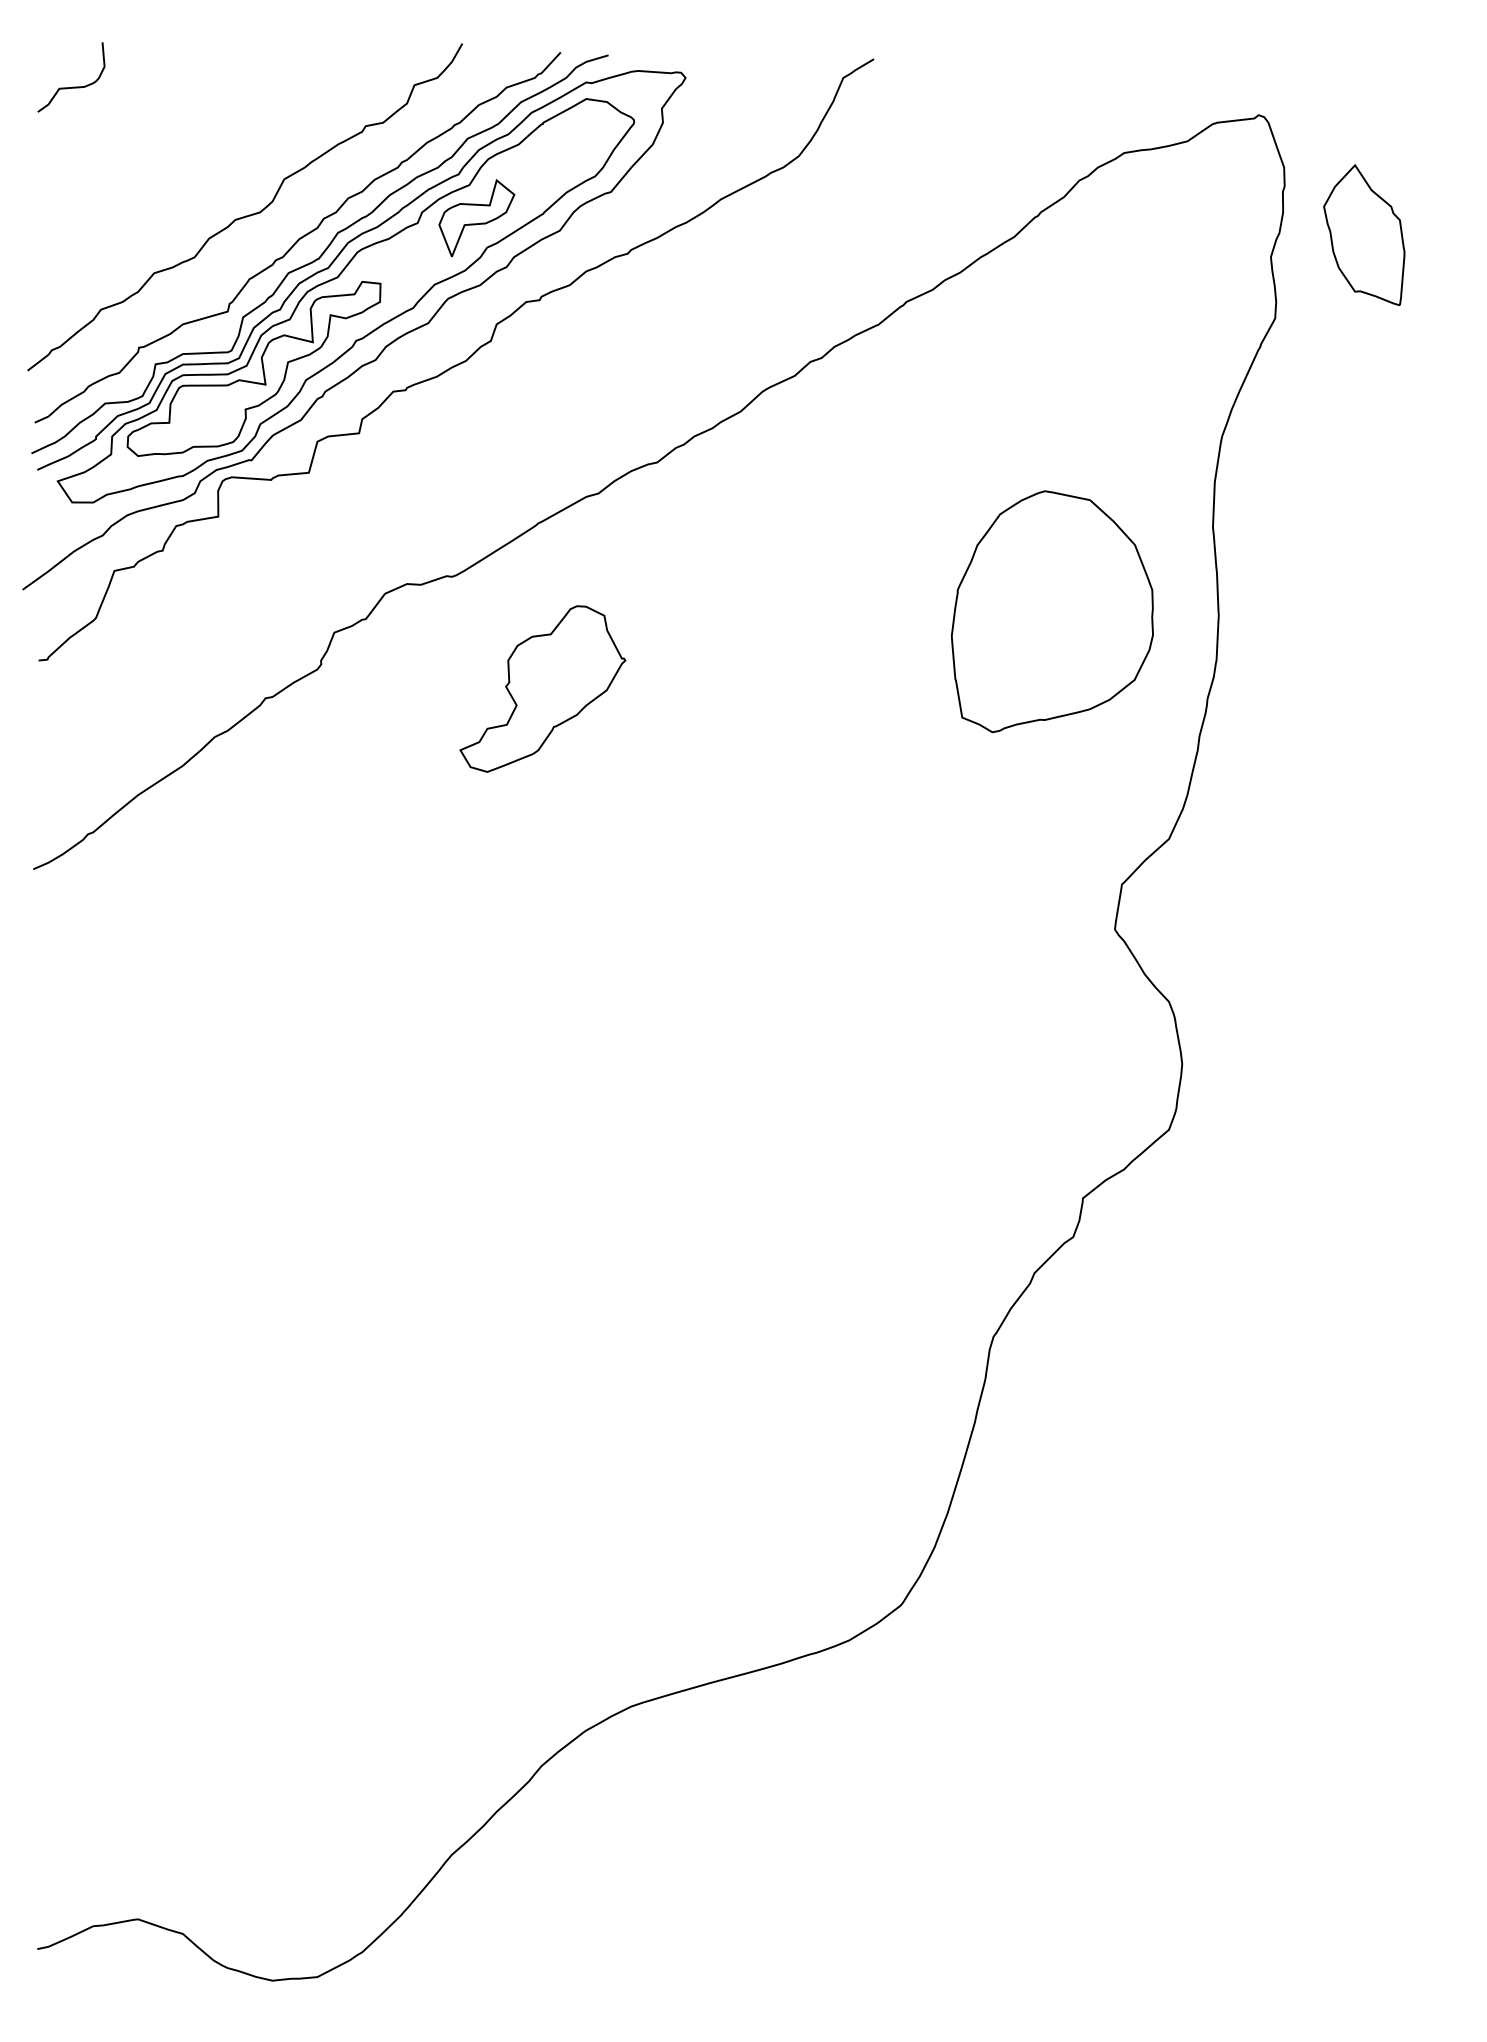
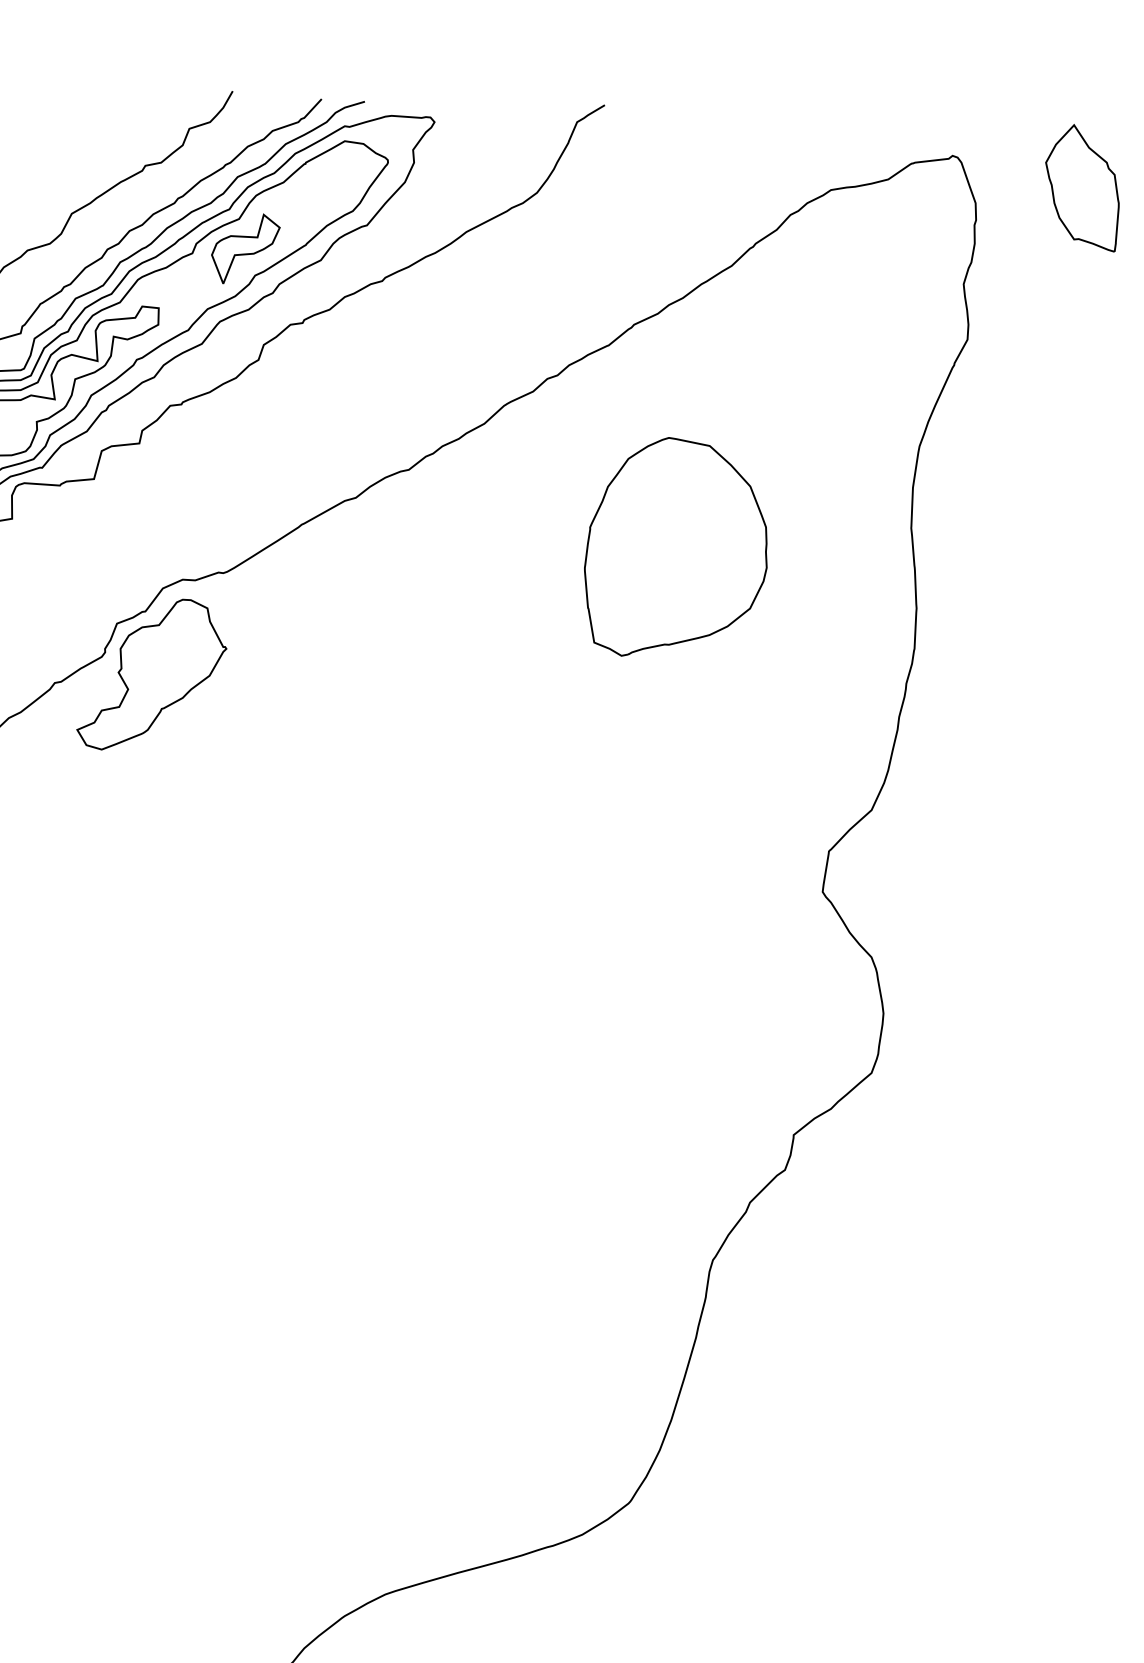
part: (1364, 235) -> (1082, 188), moved
part: (1052, 611) -> (675, 546), moved
part: (542, 688) -> (151, 674), moved

